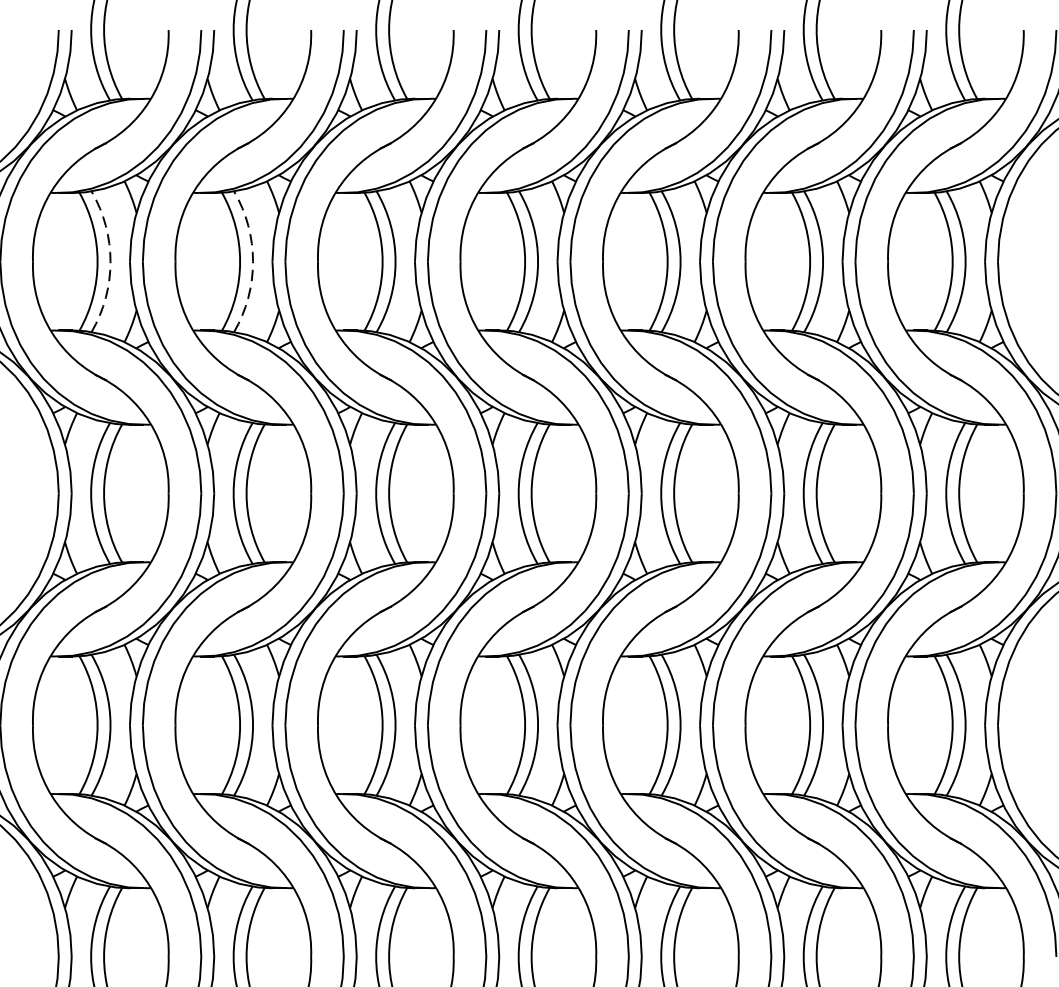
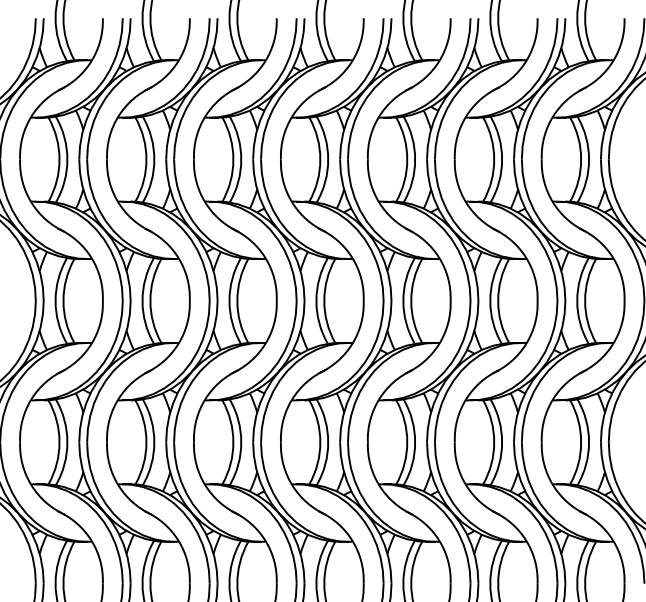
arc: (110, 261) -> (67, 159), dashed -> solid
arc: (253, 261) -> (154, 159), dashed -> solid

